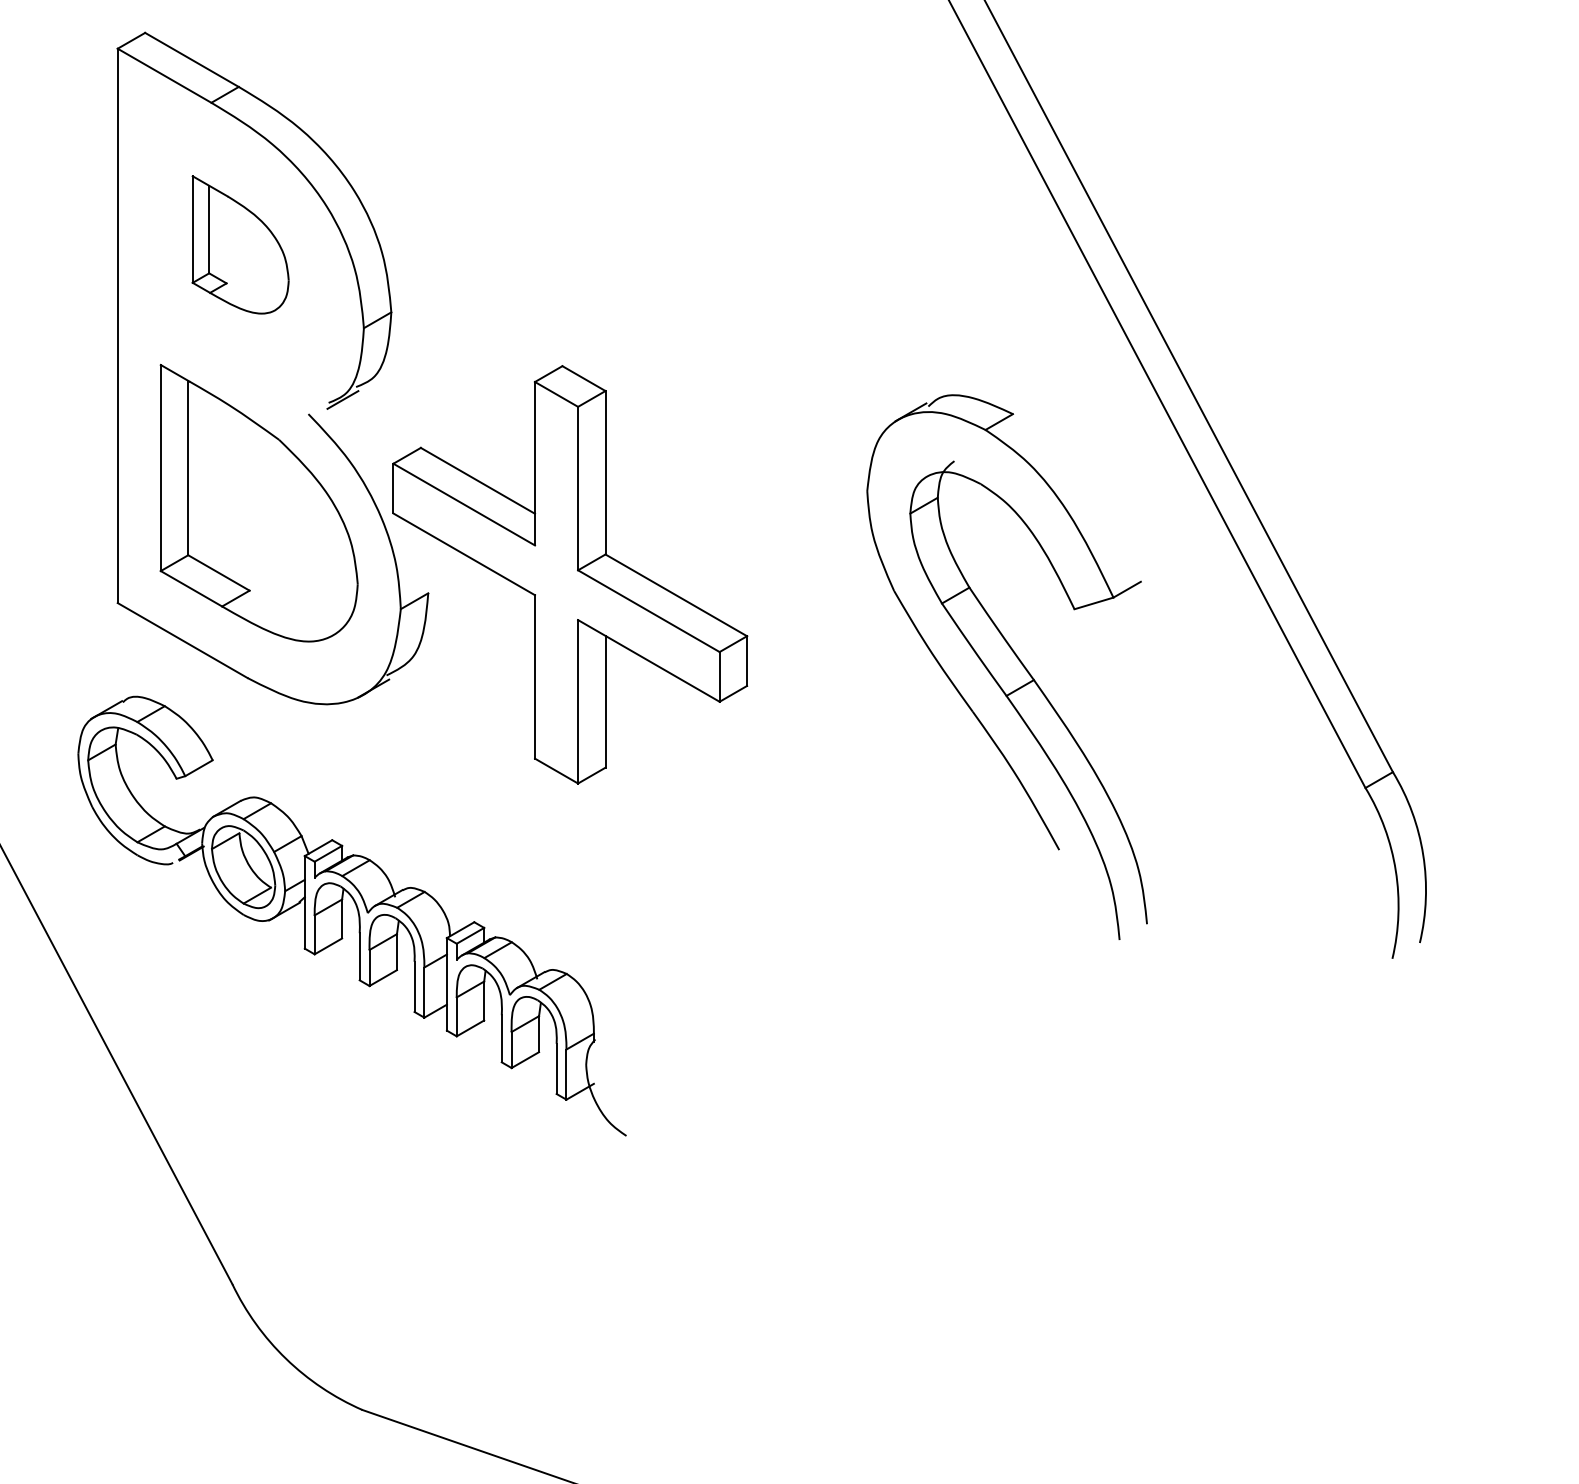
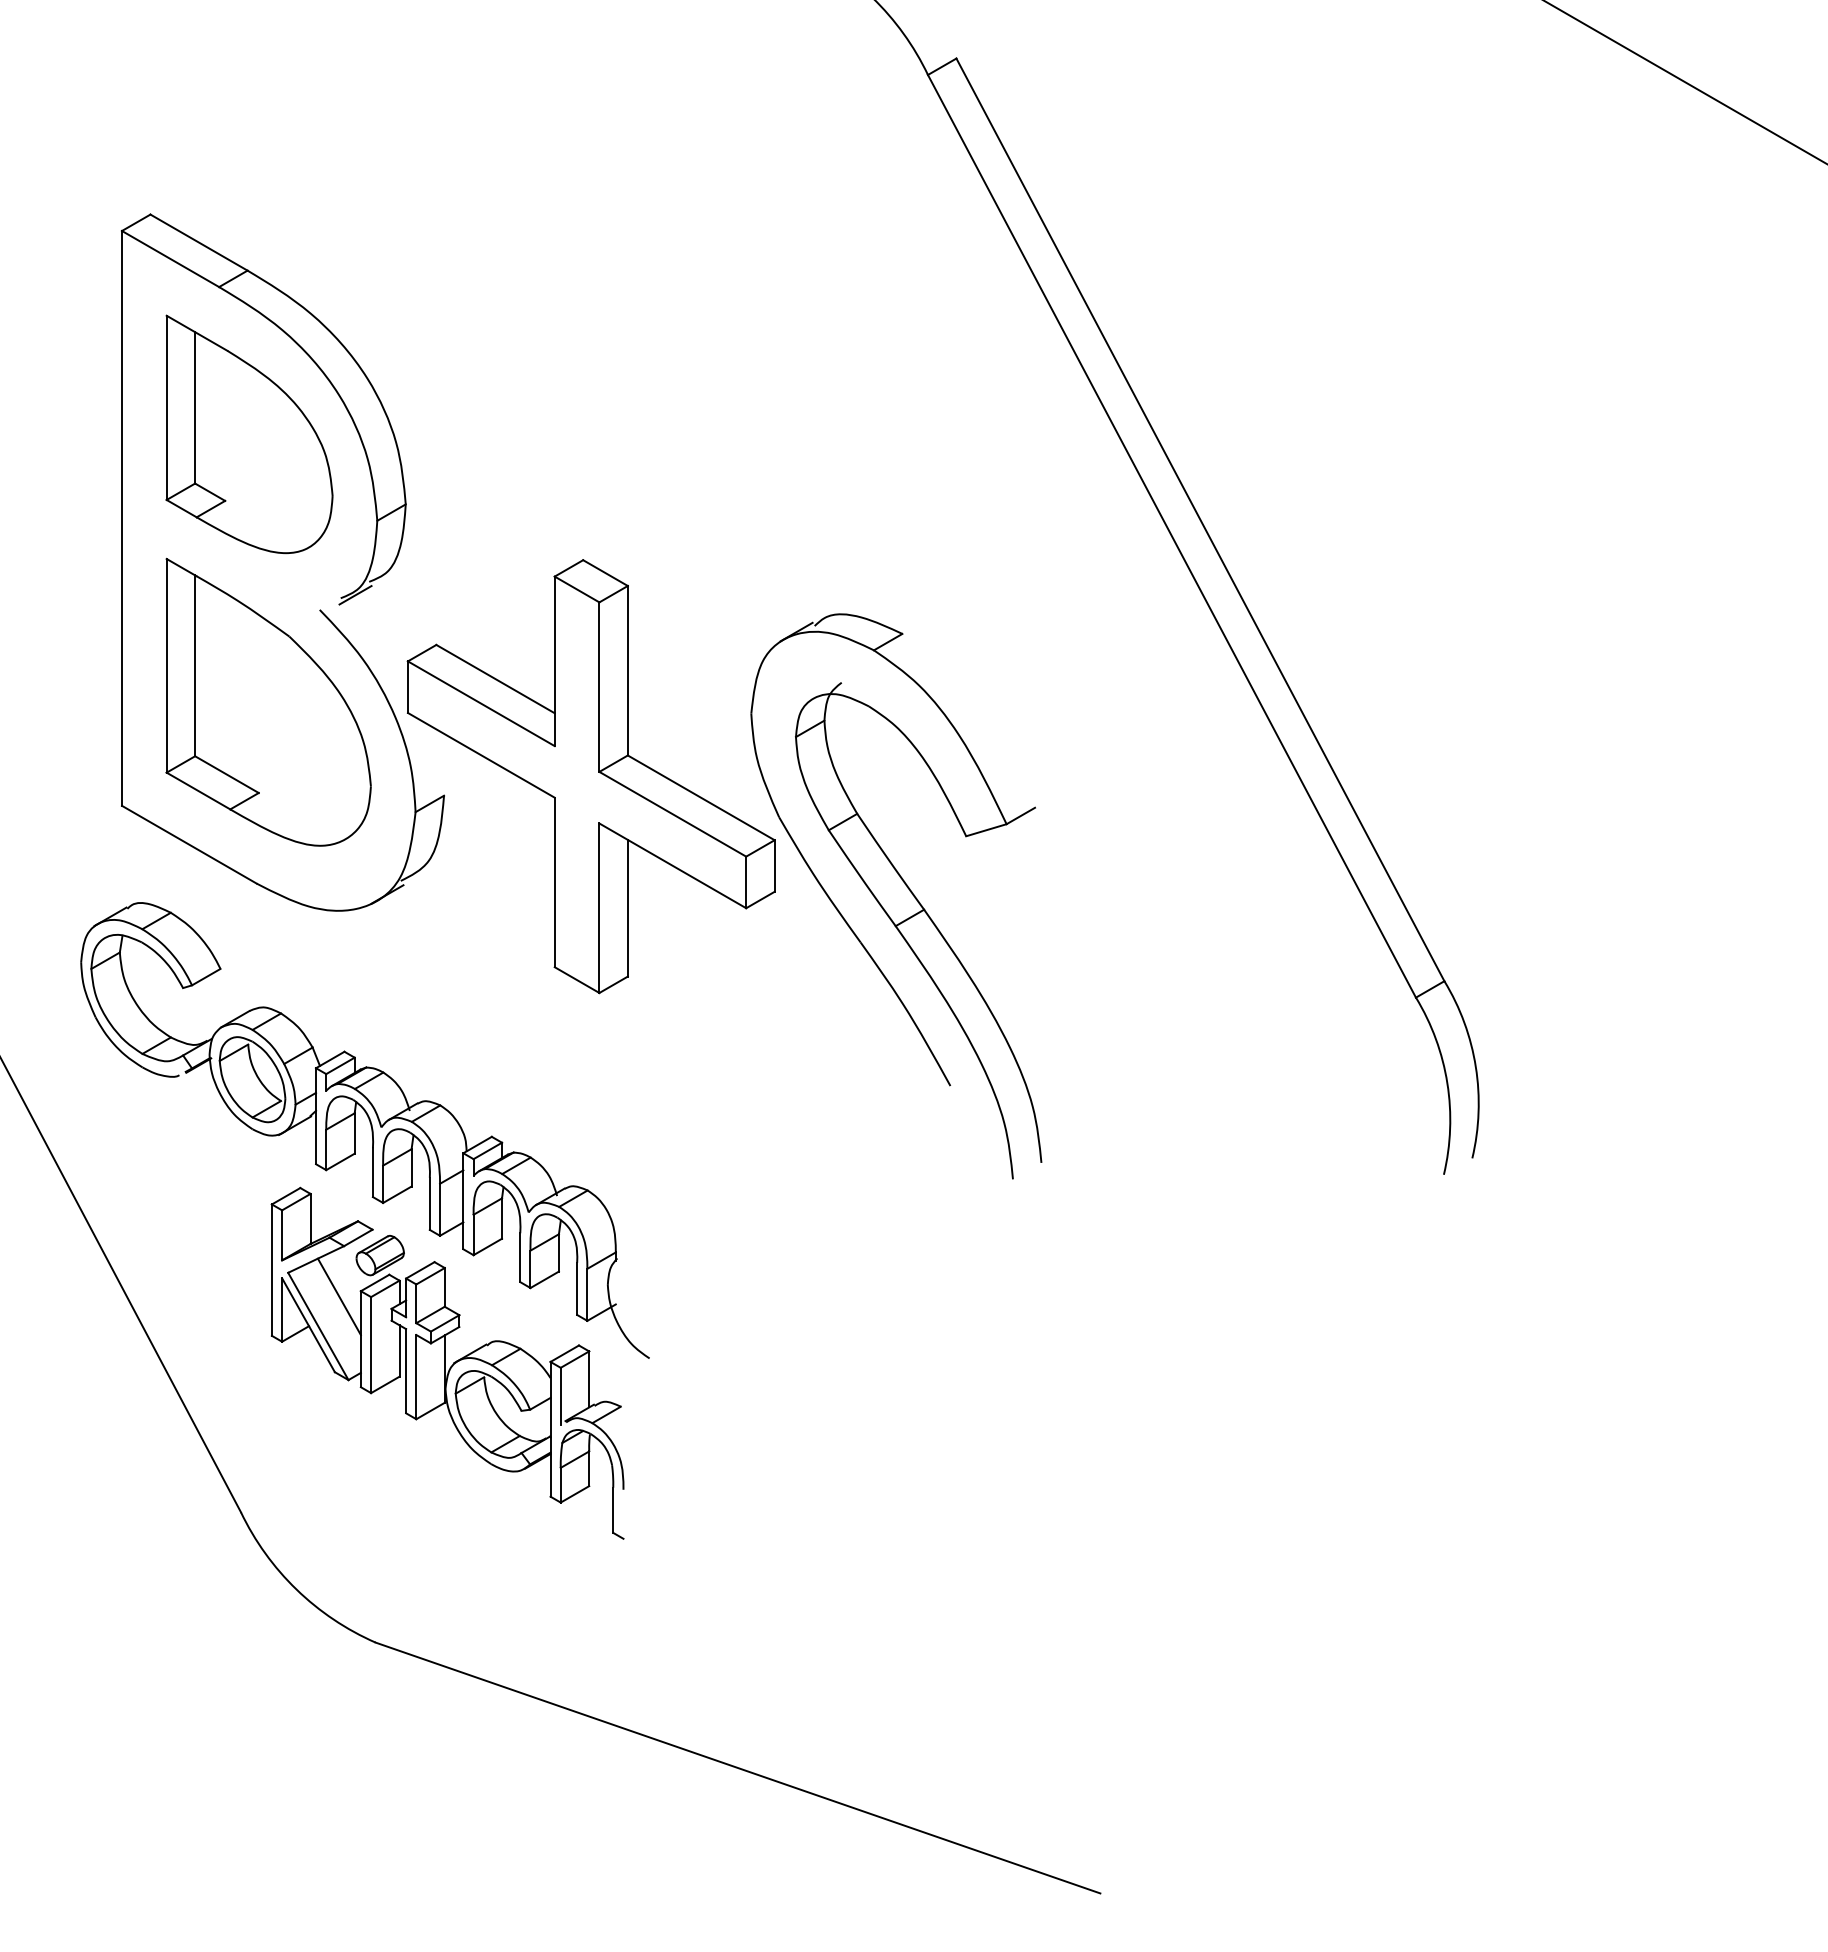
part: (240, 244) -> (249, 434), size x1.67
part: (1007, 667) -> (896, 896), moved
part: (431, 1139) -> (447, 1362), added

